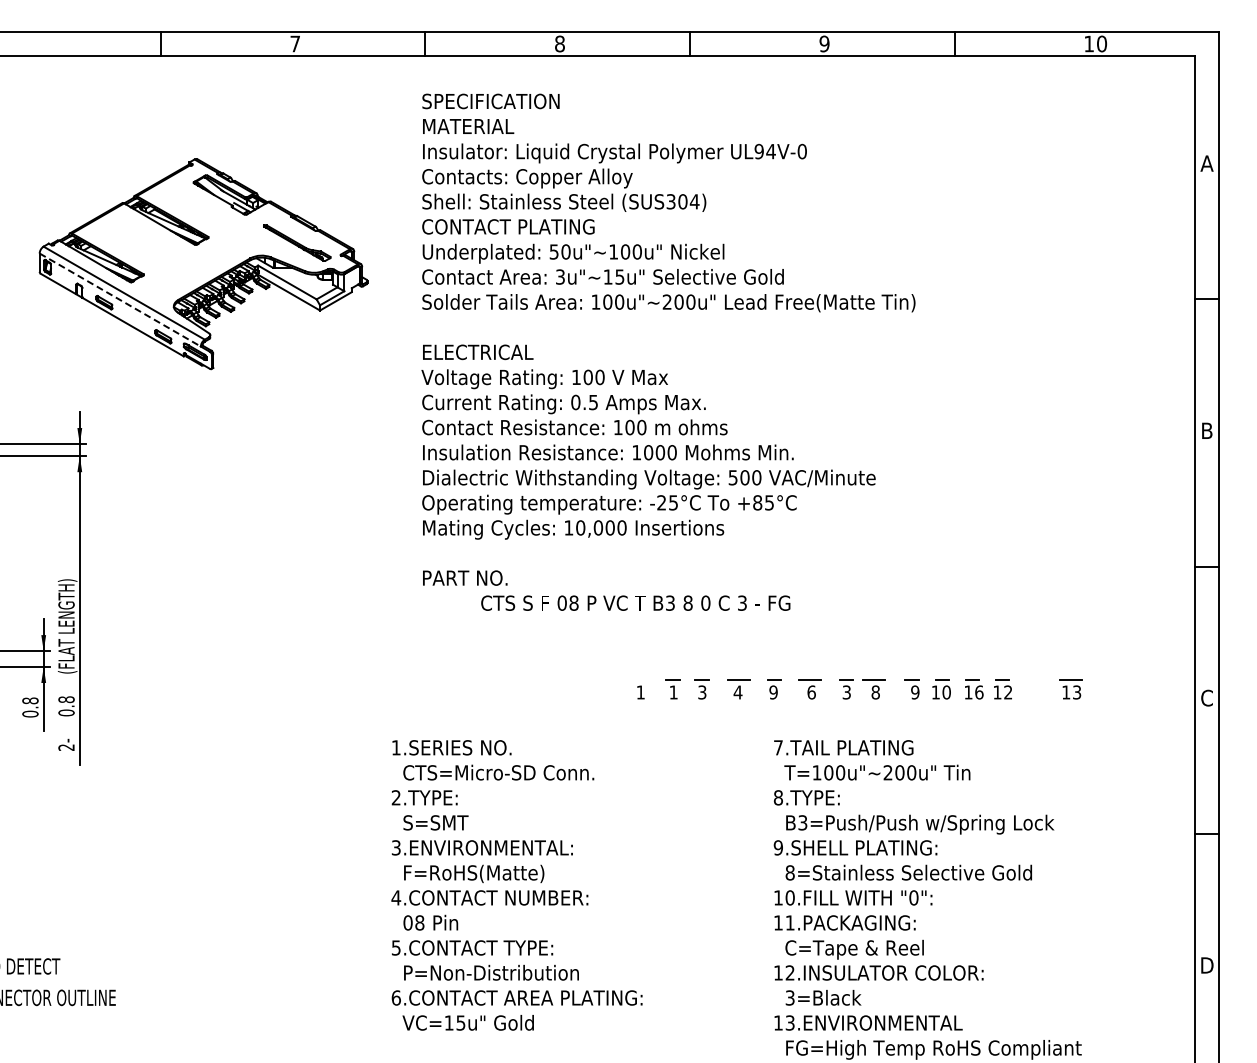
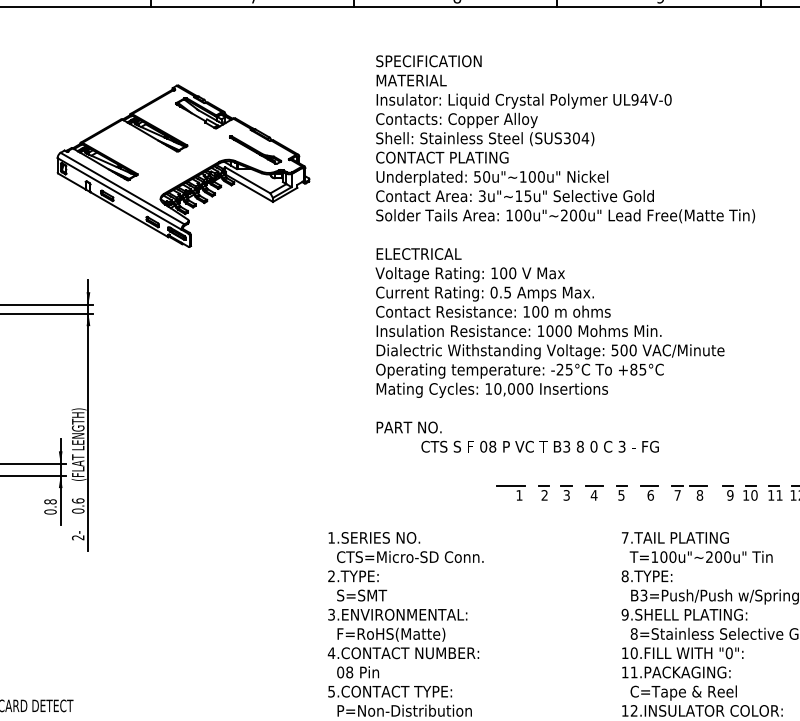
line: (120, 300) -> (119, 194), dashed -> solid
text: (668, 351) -> (565, 253), moved
line: (629, 680) -> (510, 486), added
text: (673, 692) -> (544, 495), 1 -> 2
text: (773, 692) -> (621, 495), 9 -> 5
text: (846, 692) -> (677, 495), 3 -> 7
text: (979, 692) -> (779, 495), 16 -> 11
text: (66, 699) -> (78, 500), 0.8 -> 0.6

